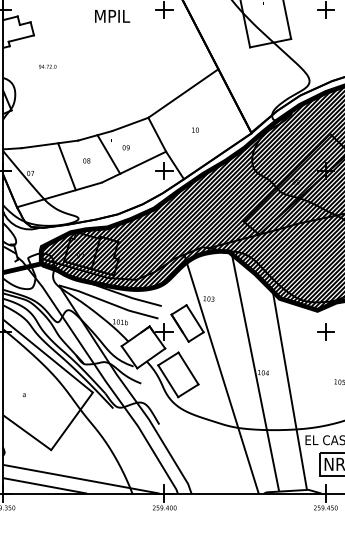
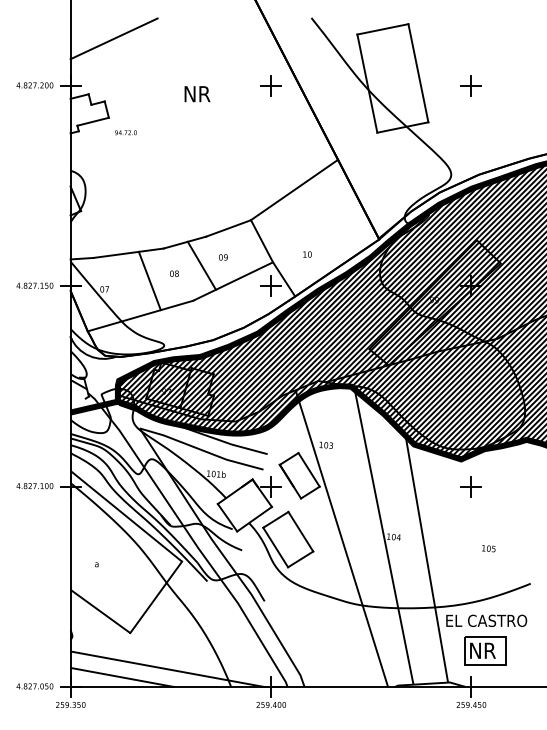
text: (113, 16) -> (207, 94), MPIL -> NR
text: (47, 66) -> (125, 132), moved
text: (195, 130) -> (307, 254), moved

